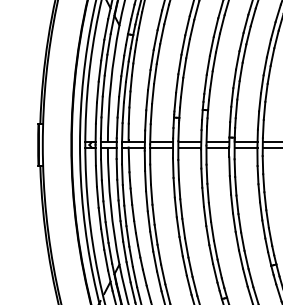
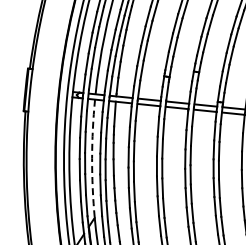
arc: (110, 206) -> (91, 158), solid -> dashed

